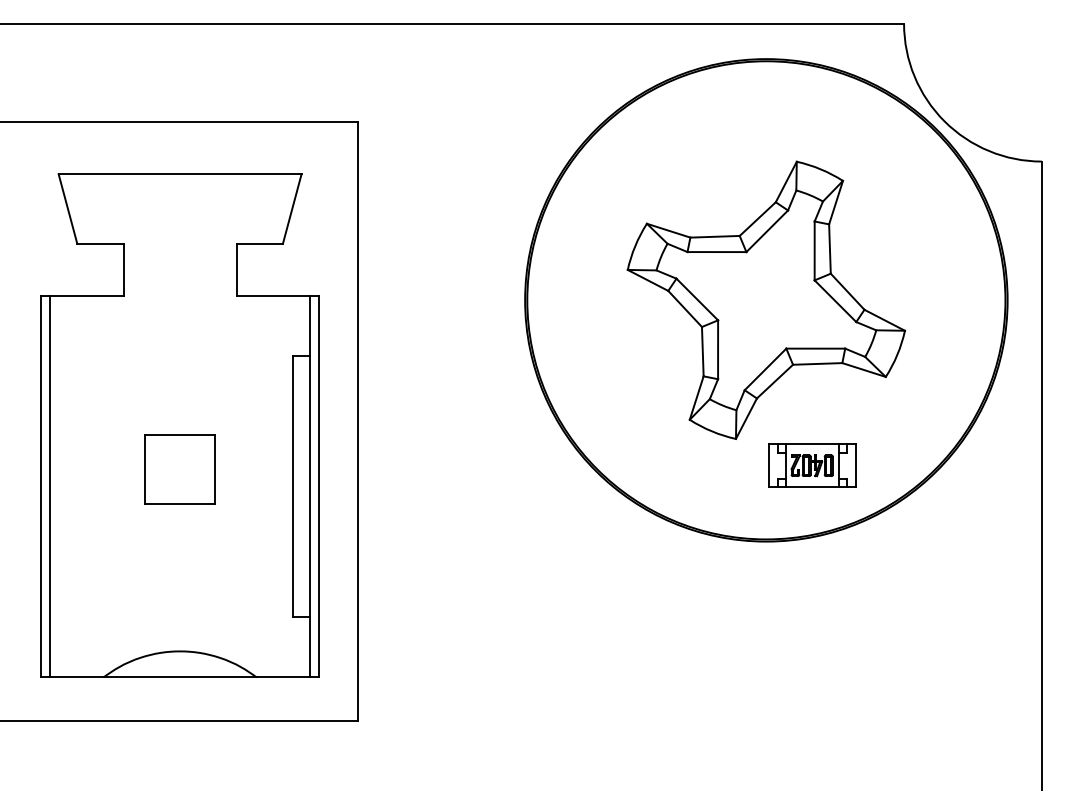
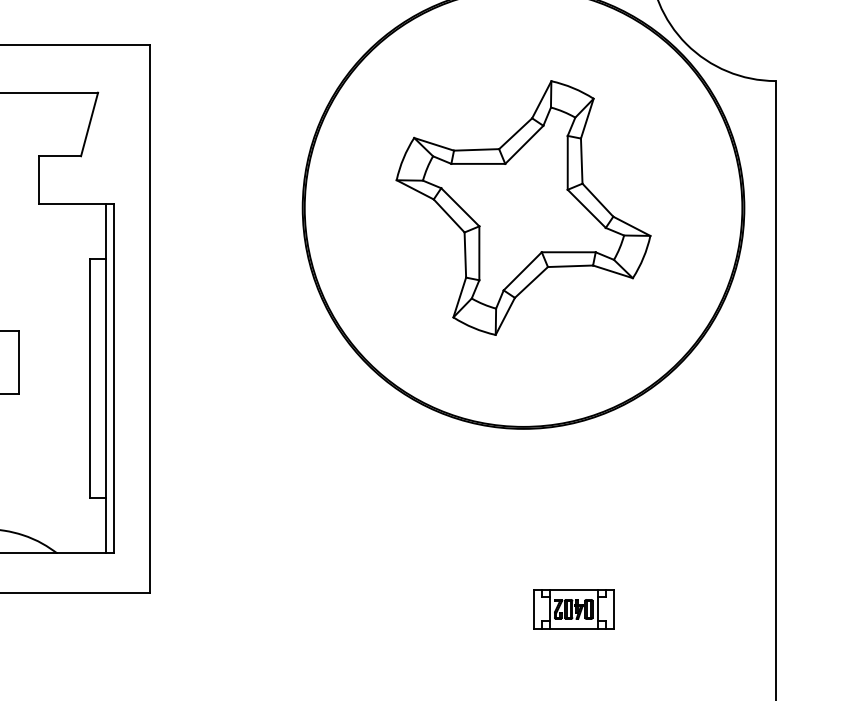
part: (812, 465) -> (573, 609), moved

